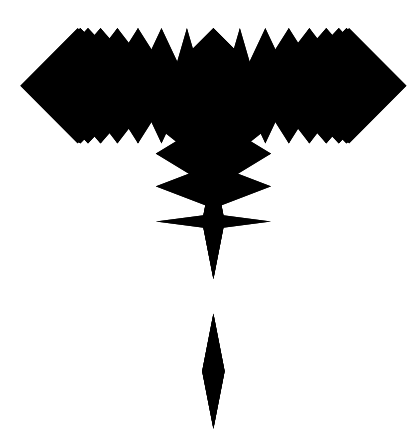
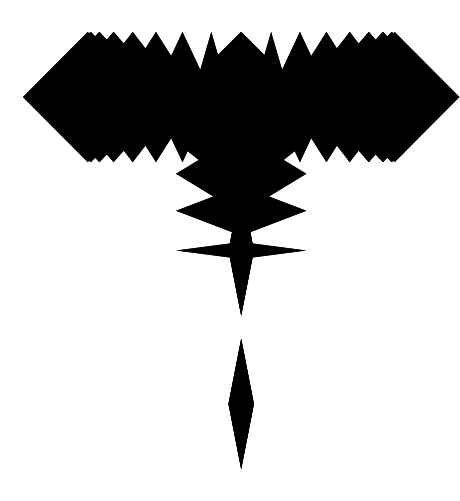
part: (213, 371) -> (241, 404), moved

